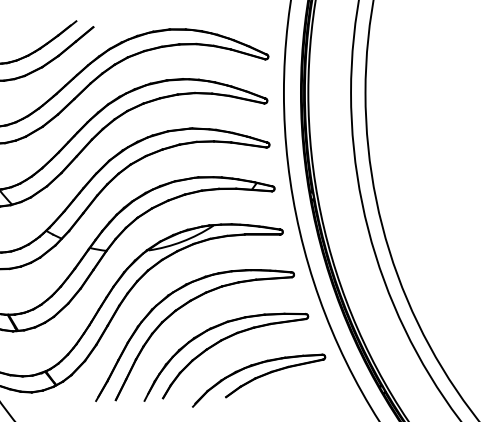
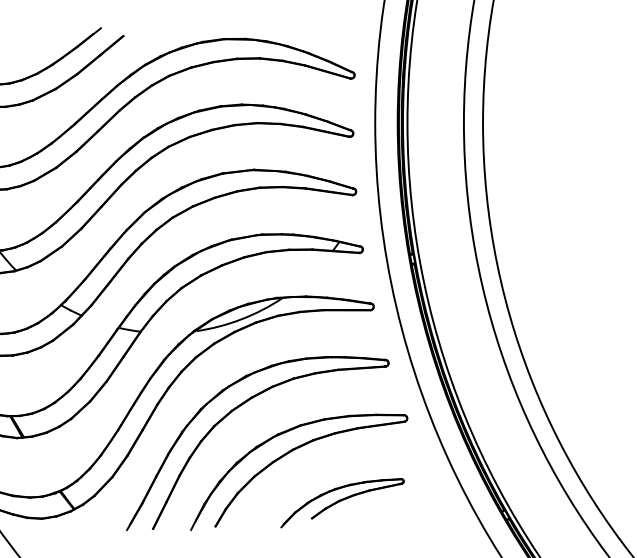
part: (259, 380) -> (342, 502), size x0.7

